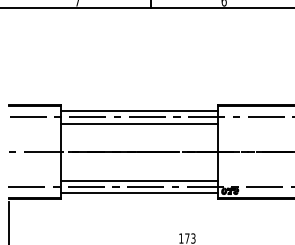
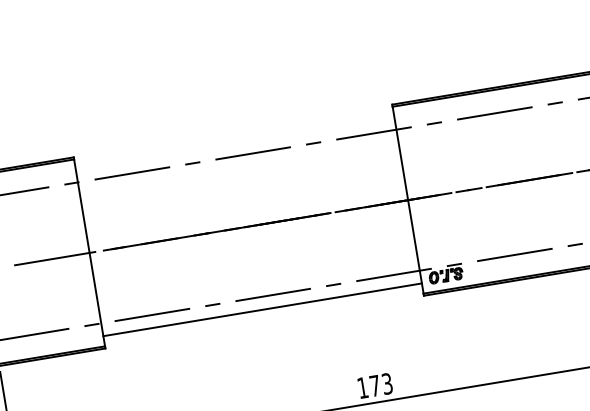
line: (139, 111) -> (235, 144), removed
line: (139, 123) -> (239, 168), removed
line: (139, 180) -> (258, 284), removed

